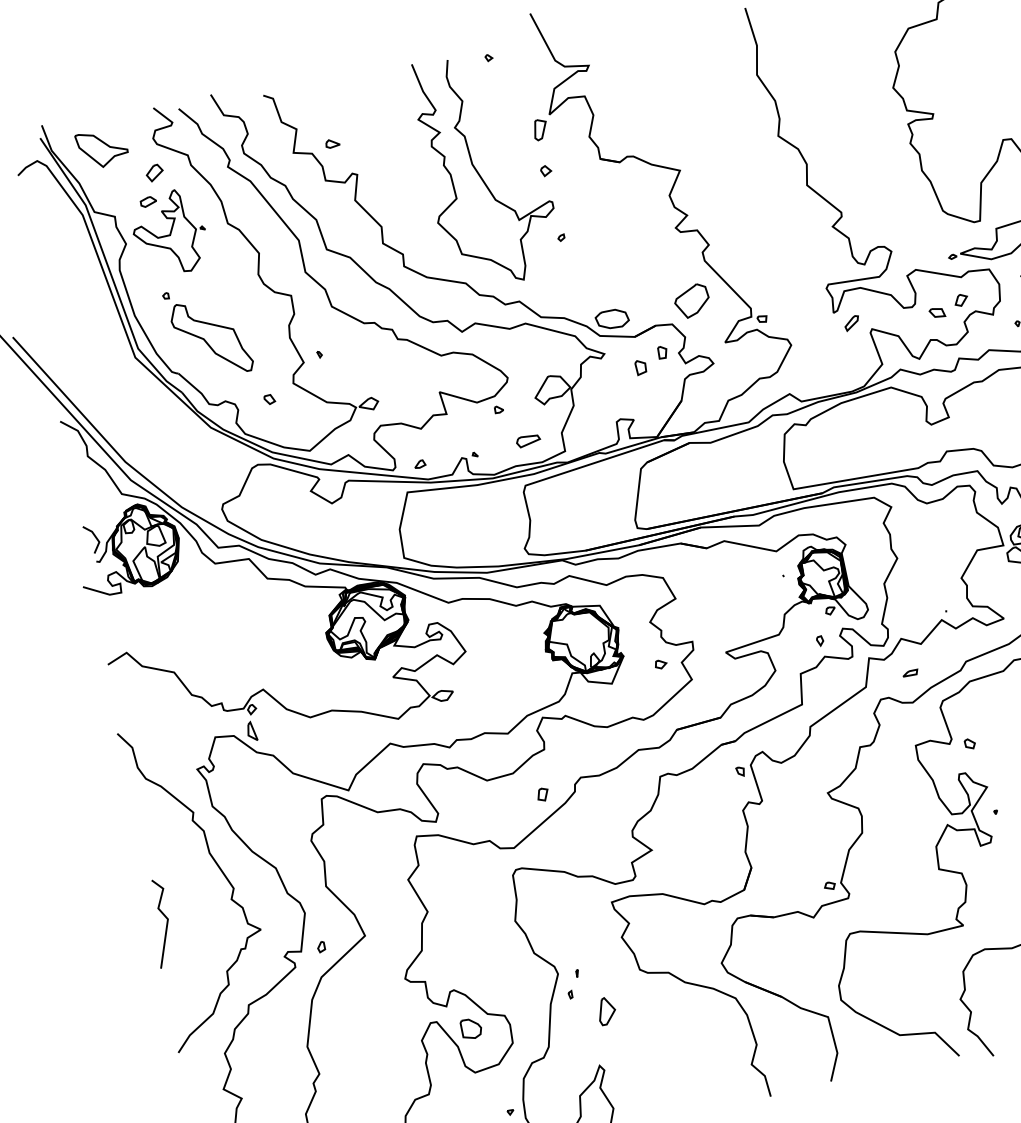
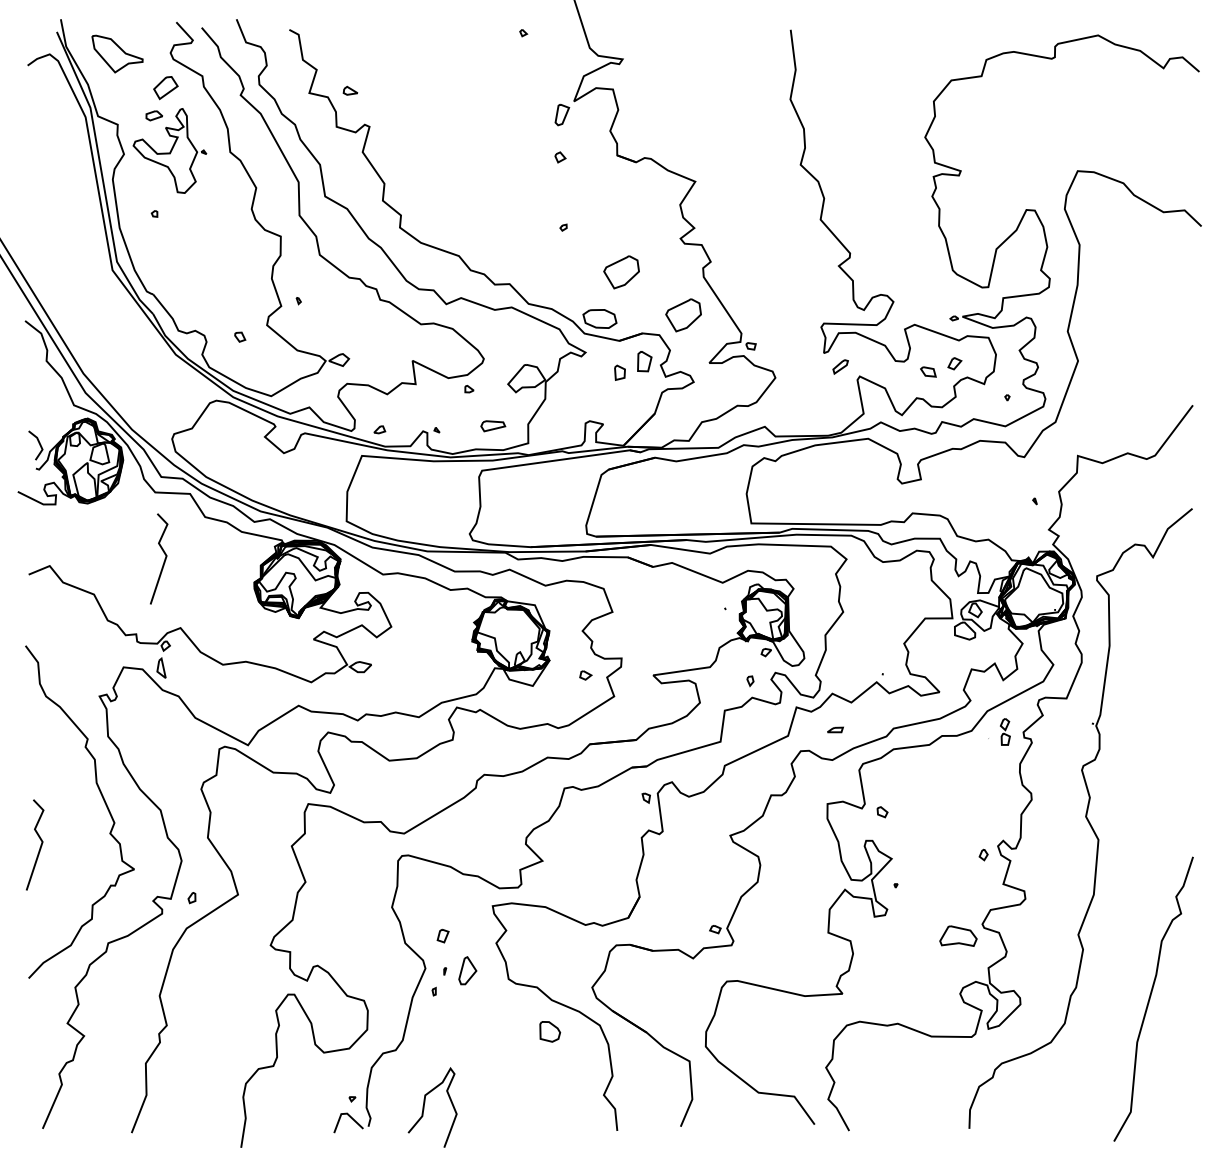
part: (154, 172) -> (165, 87), size x1.4
curve: (478, 172) -> (492, 146), removed
part: (624, 270) -> (621, 272), added
part: (211, 338) -> (192, 264), removed
part: (662, 352) -> (644, 361), size x1.6
line: (235, 625) -> (164, 558), added
part: (542, 794) -> (442, 935), moved
part: (606, 1010) -> (467, 970), moved
part: (471, 1028) -> (550, 1031), moved

